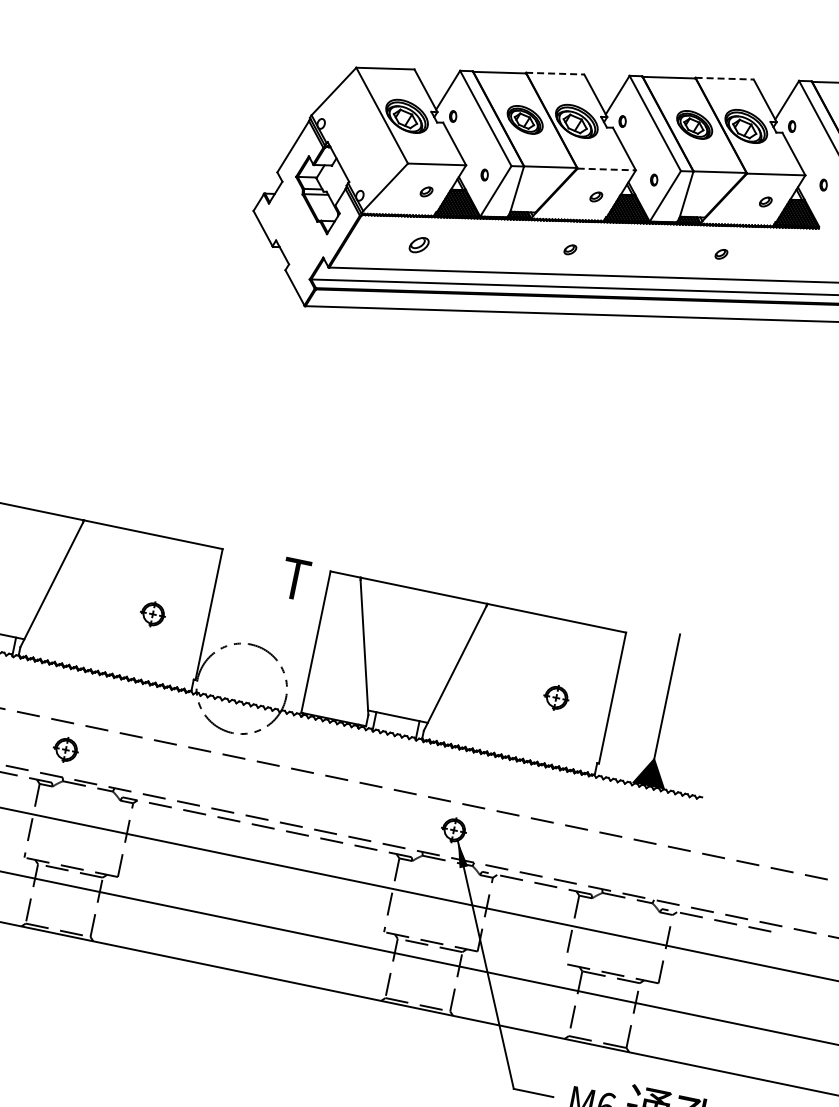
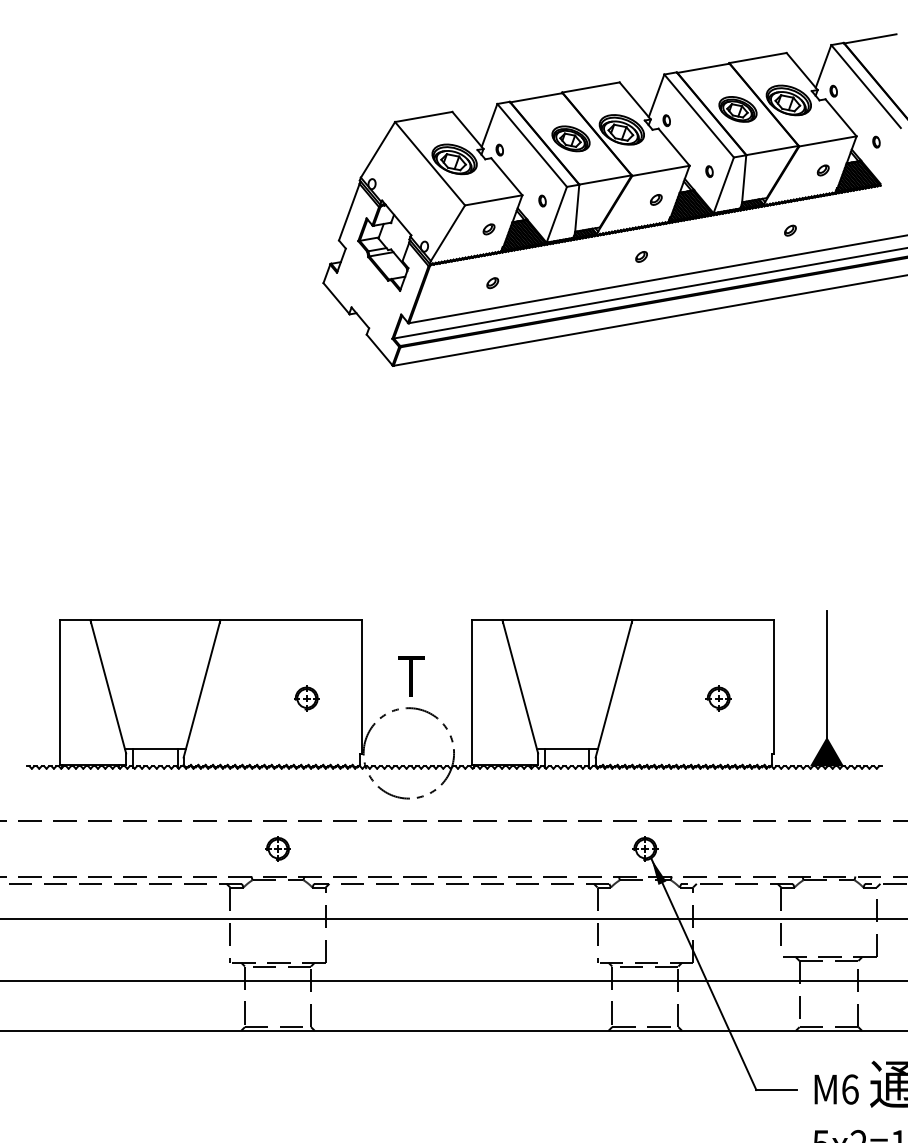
line: (555, 73) -> (591, 87), dashed -> solid
line: (725, 78) -> (758, 57), dashed -> solid
line: (607, 169) -> (661, 170), dashed -> solid
part: (418, 245) -> (492, 283), size x0.62
text: (295, 579) -> (411, 676), moved
part: (65, 749) -> (277, 848), moved

